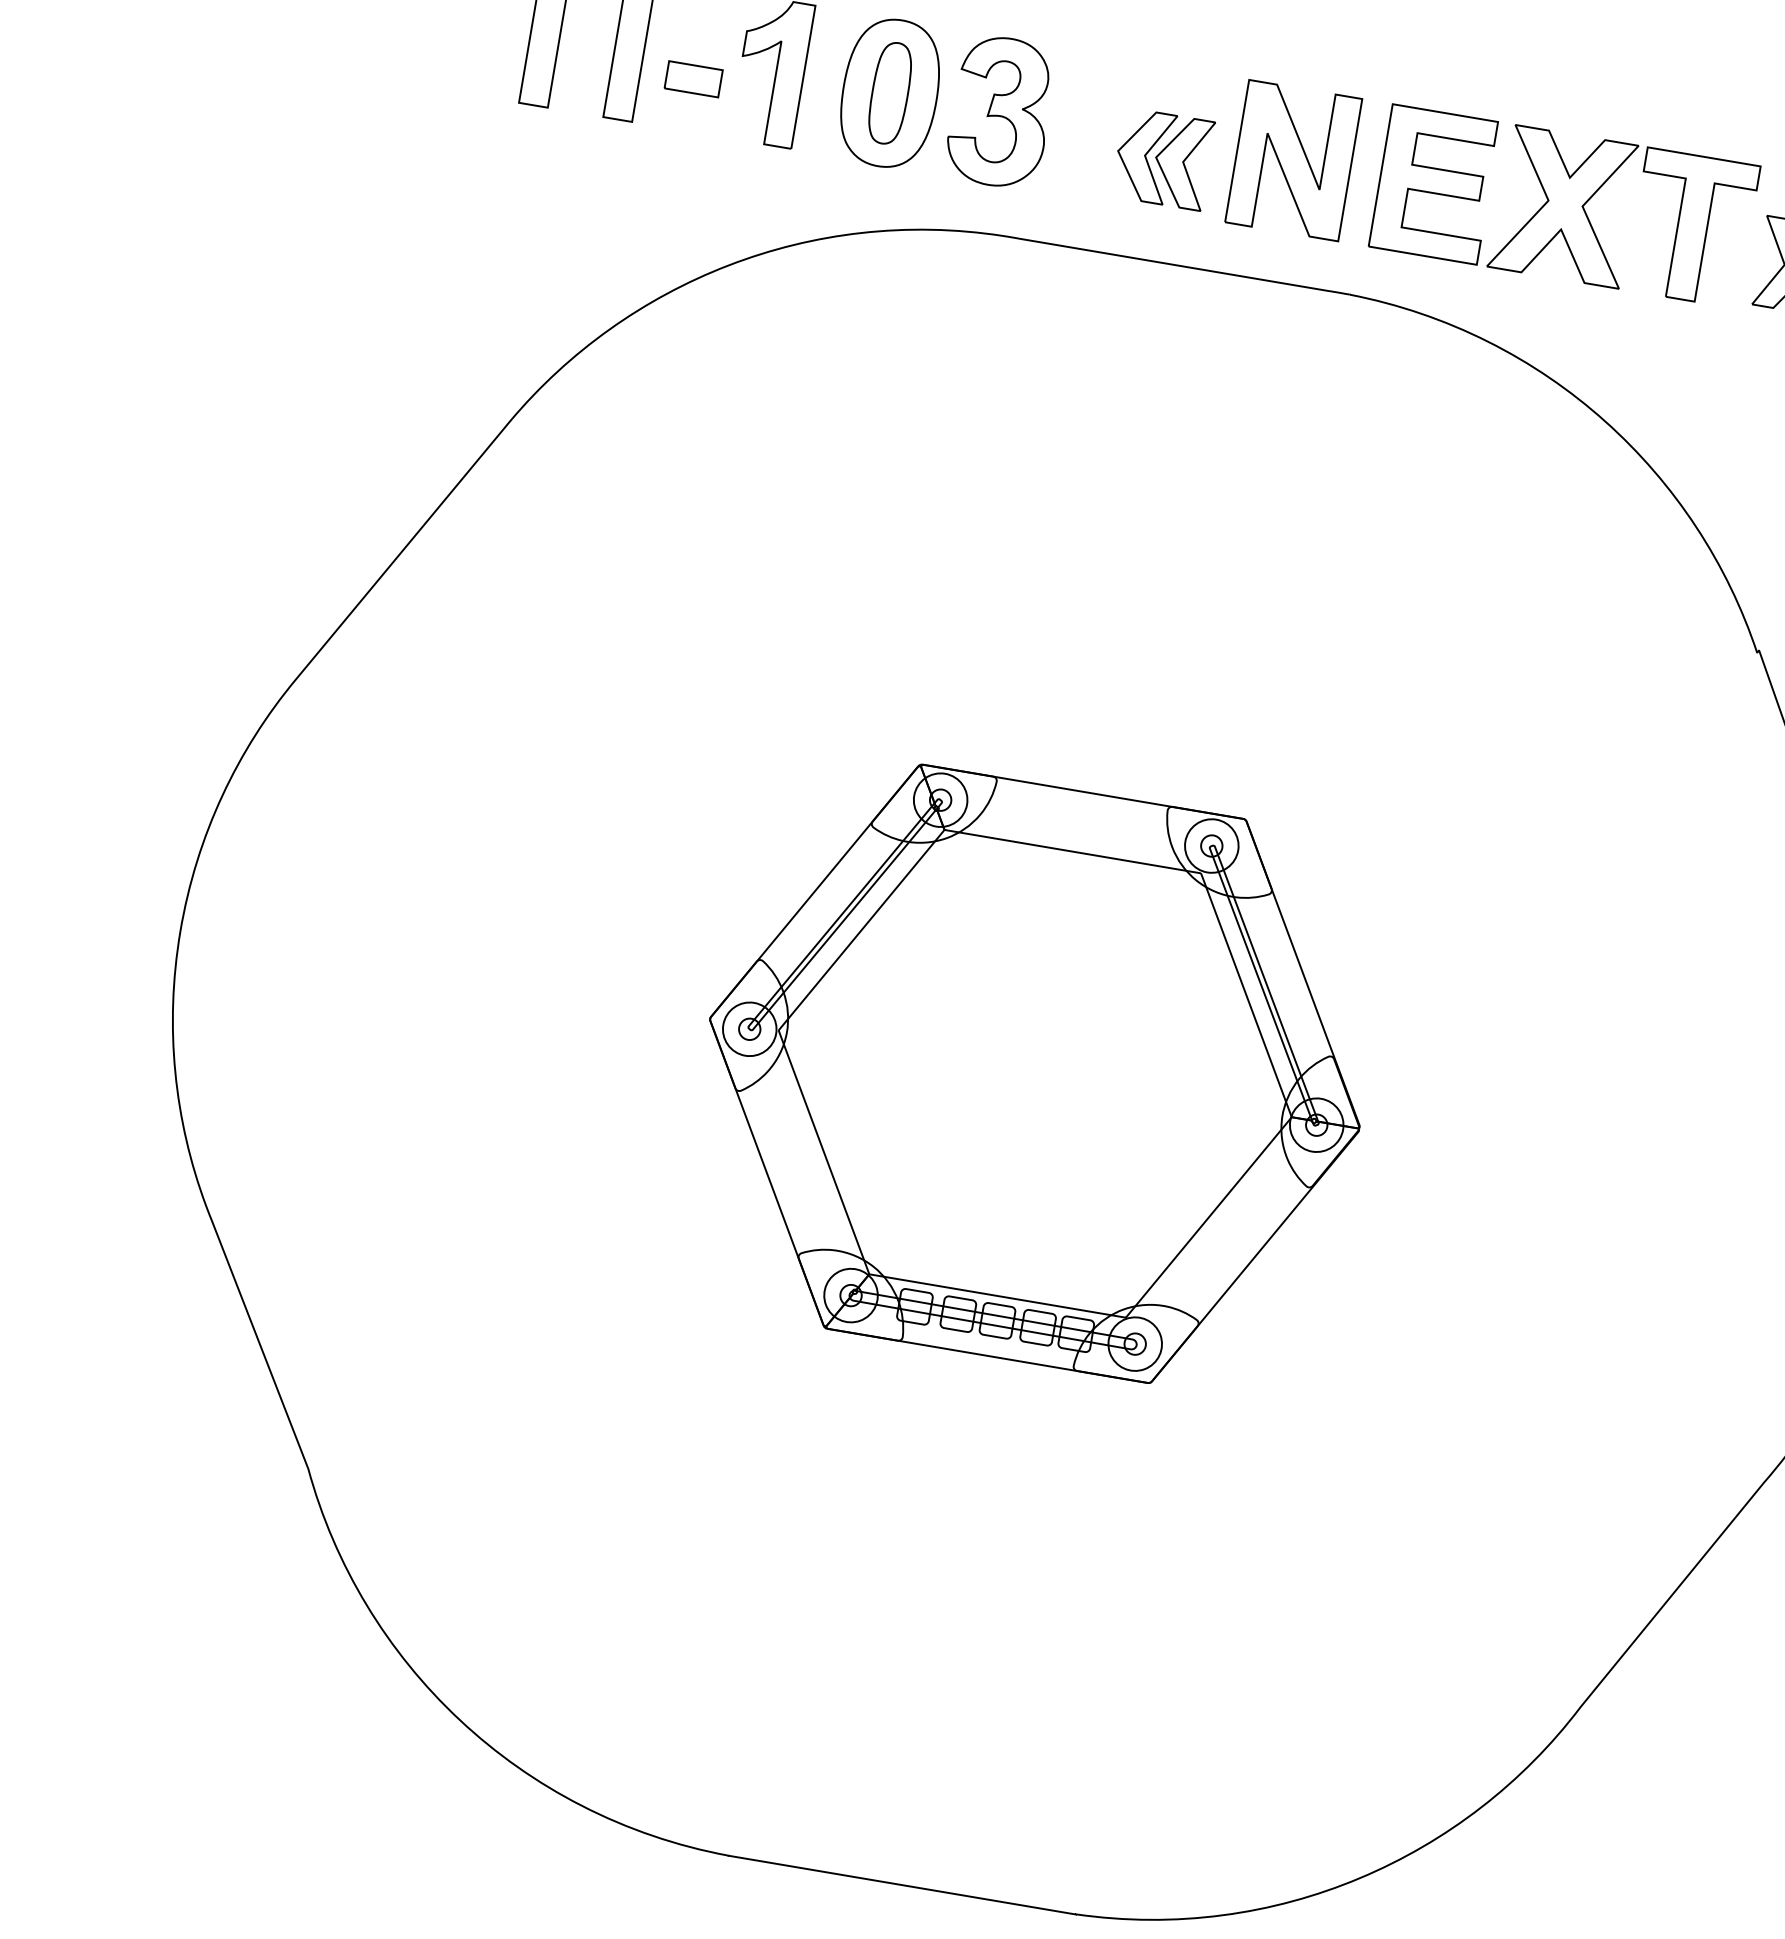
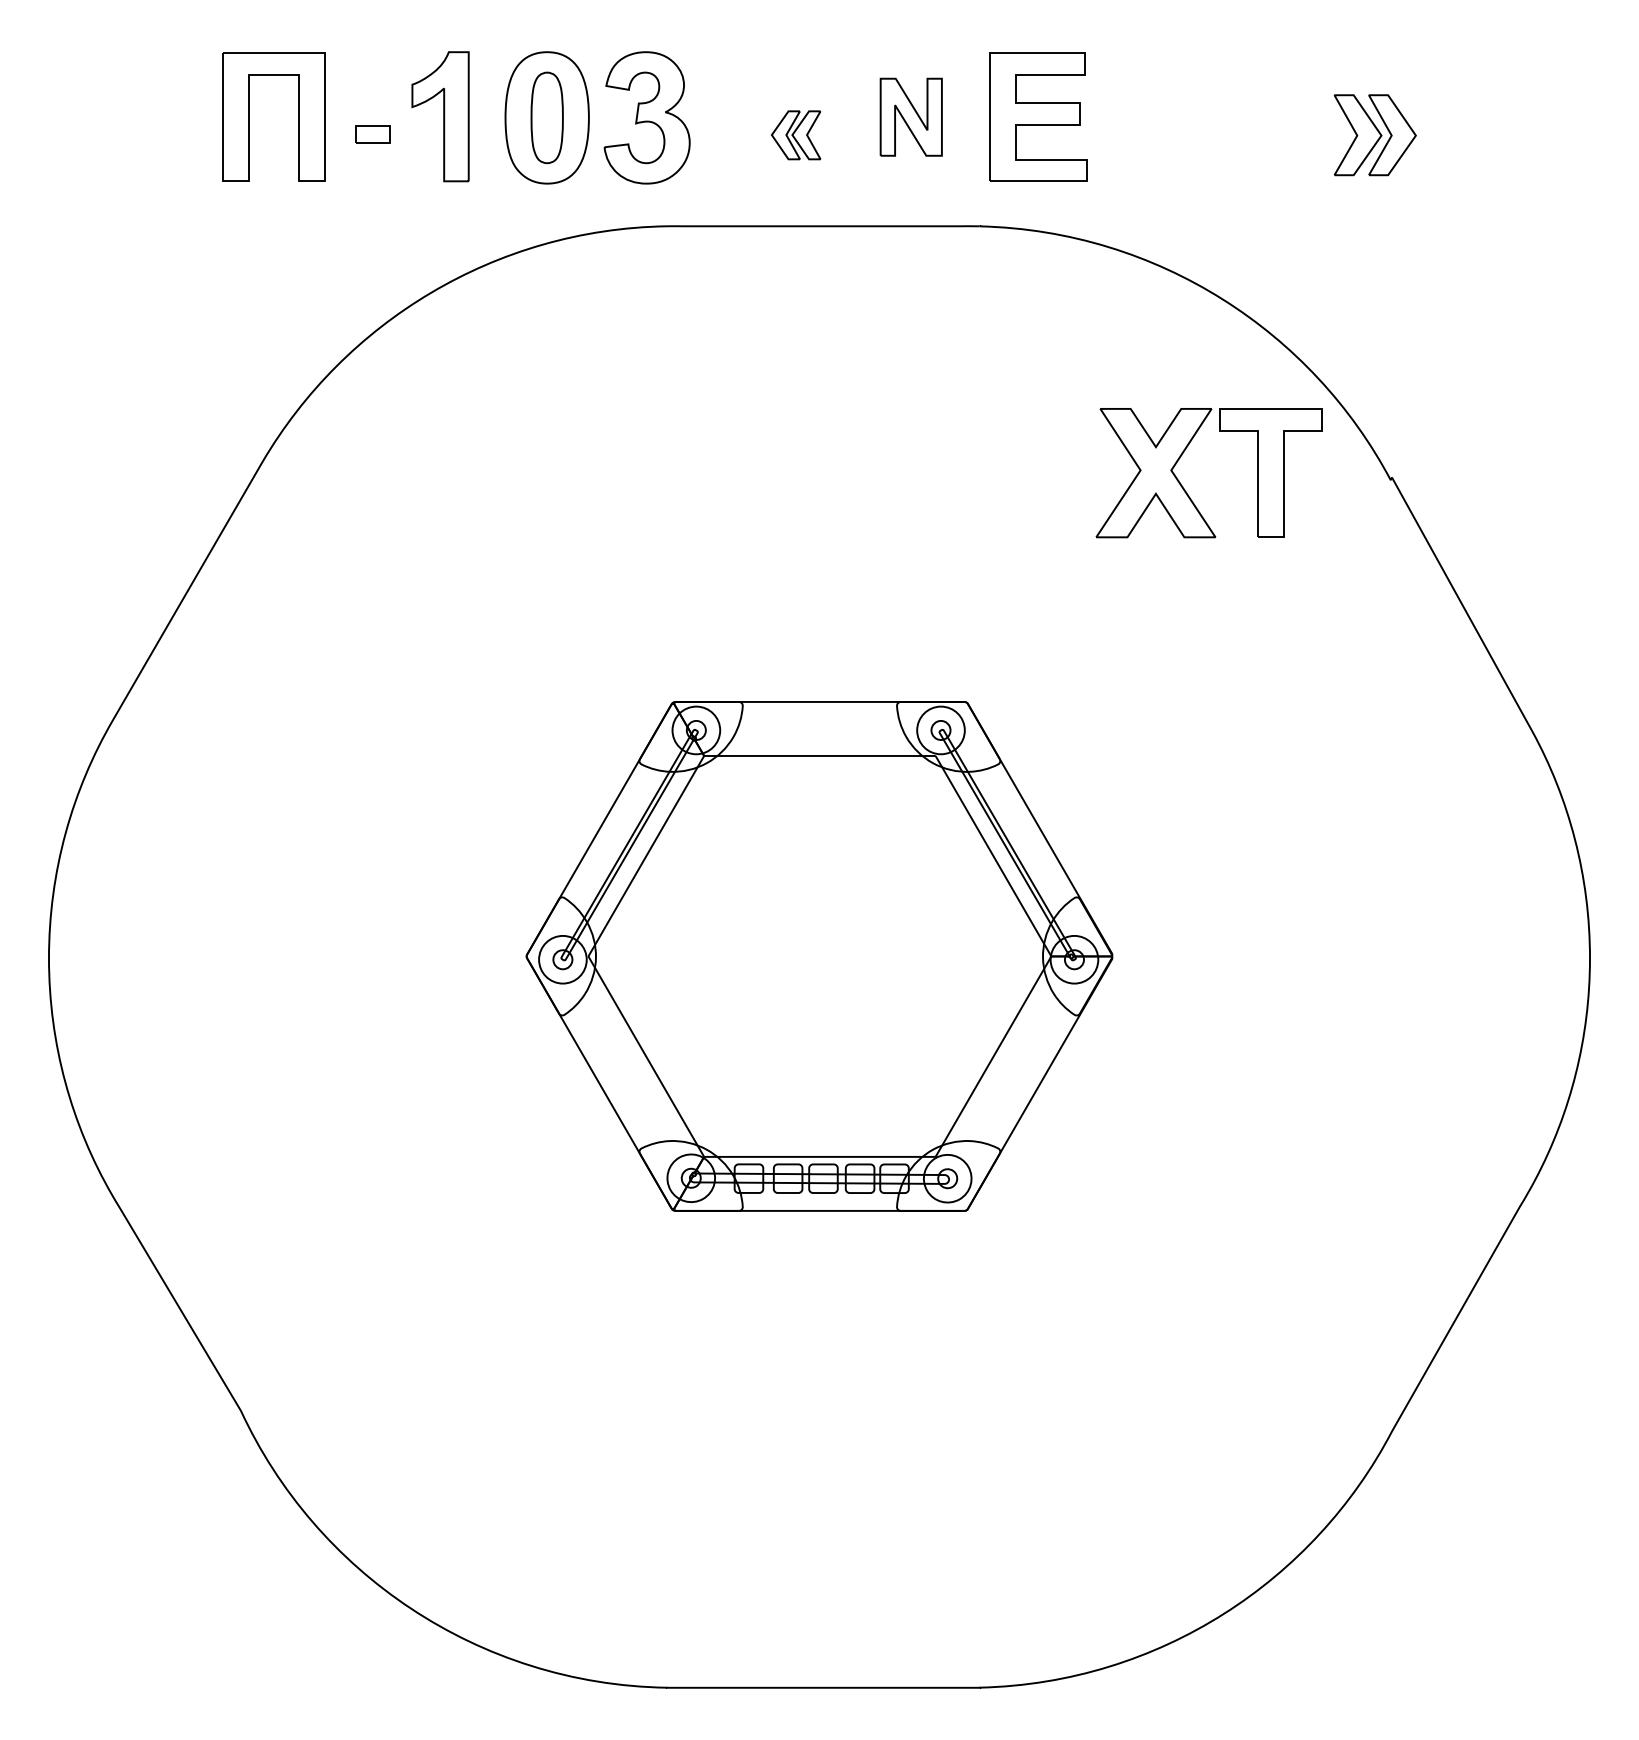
part: (693, 78) -> (372, 134), size x0.7
part: (1162, 159) -> (795, 135), size x0.6
part: (1294, 161) -> (911, 117), size x0.6
part: (1594, 230) -> (1185, 489), moved

